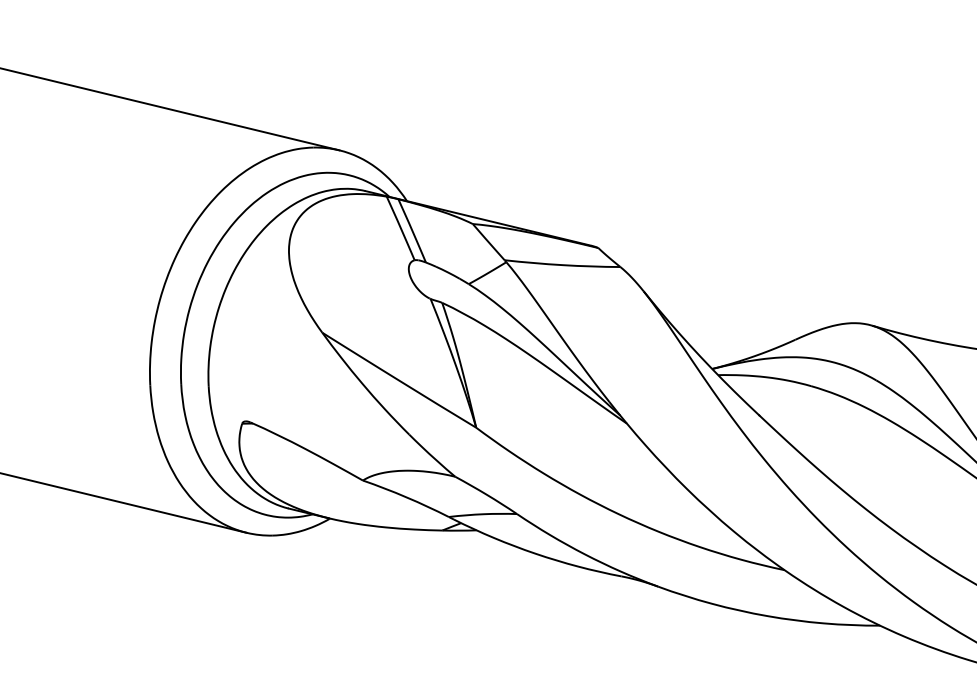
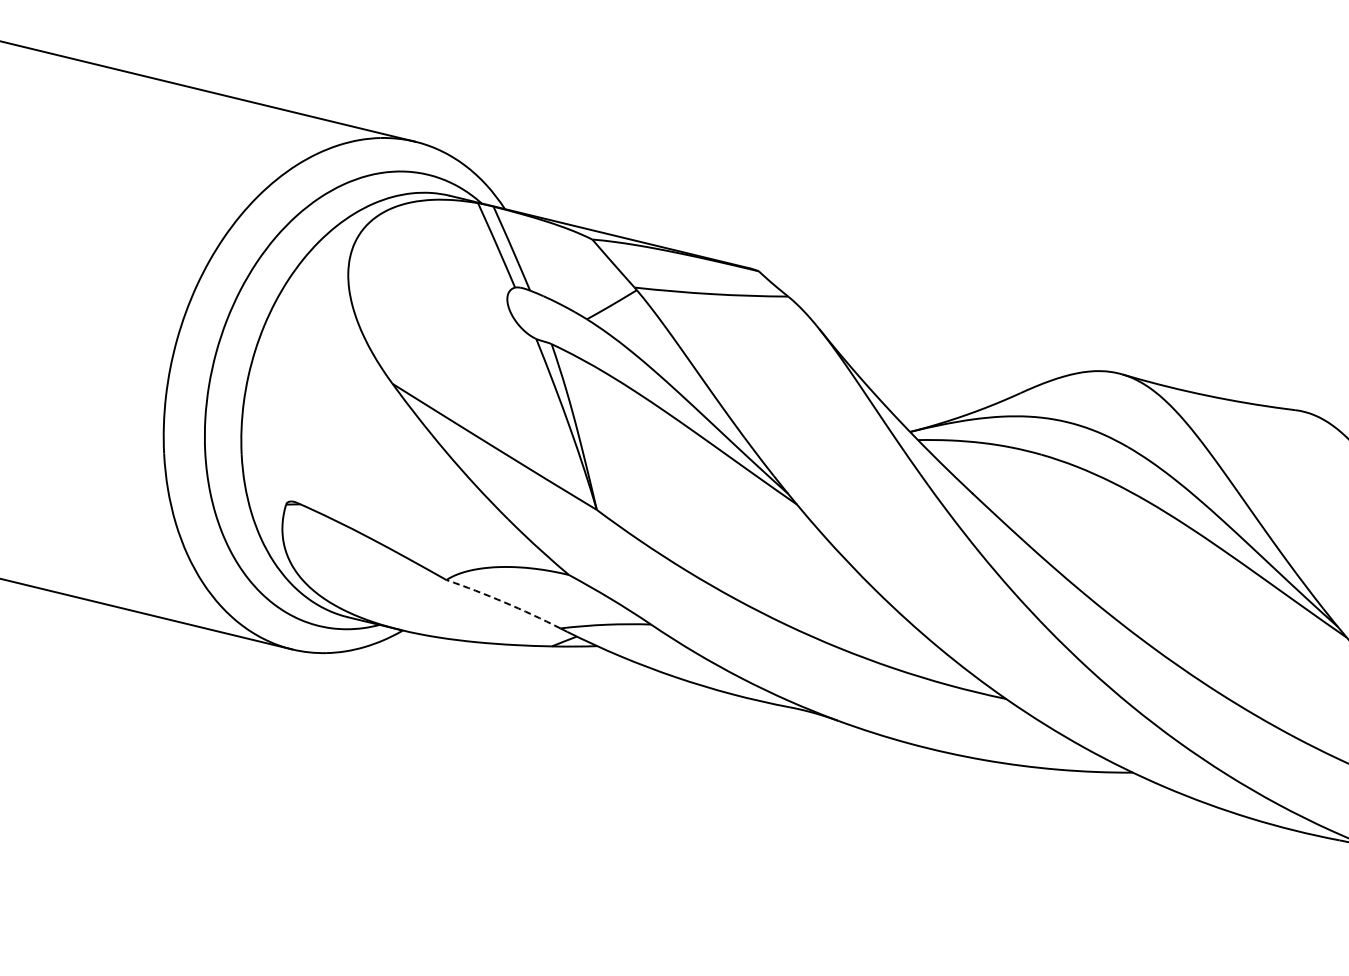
arc: (406, 497) -> (504, 602), solid -> dashed

